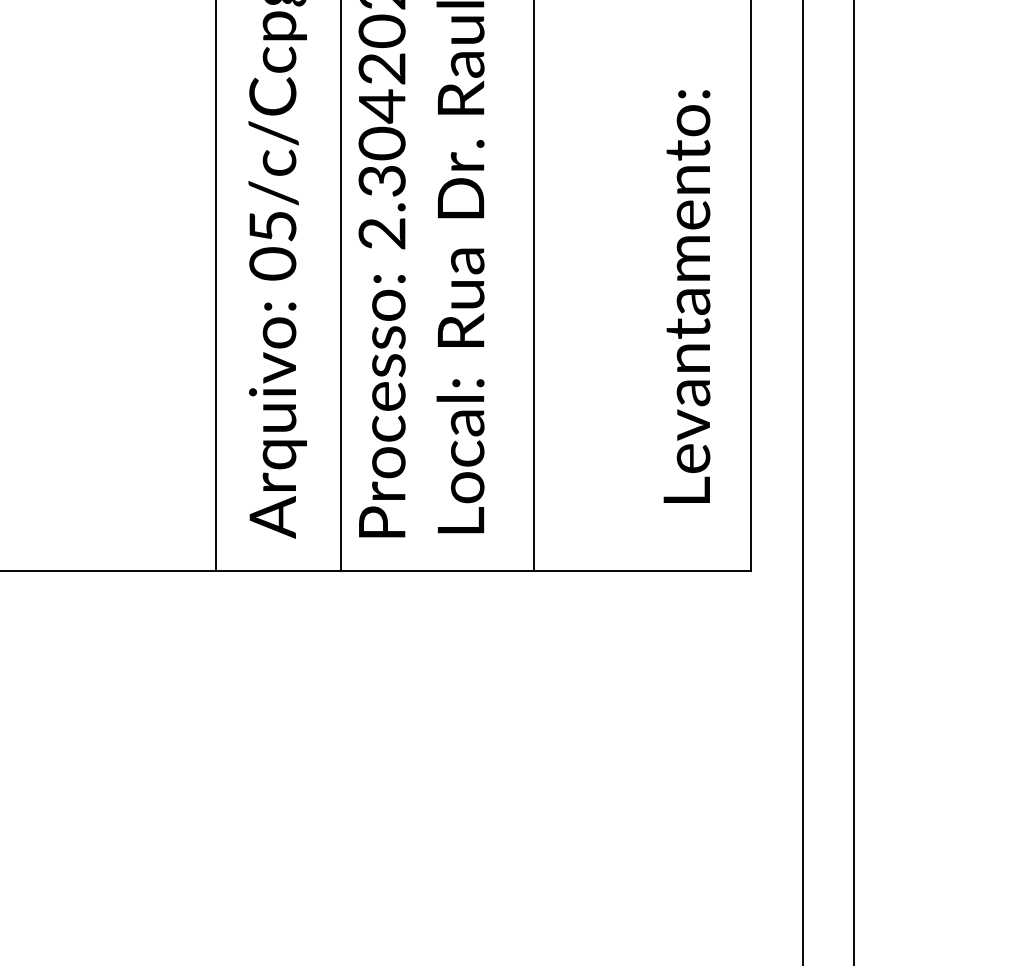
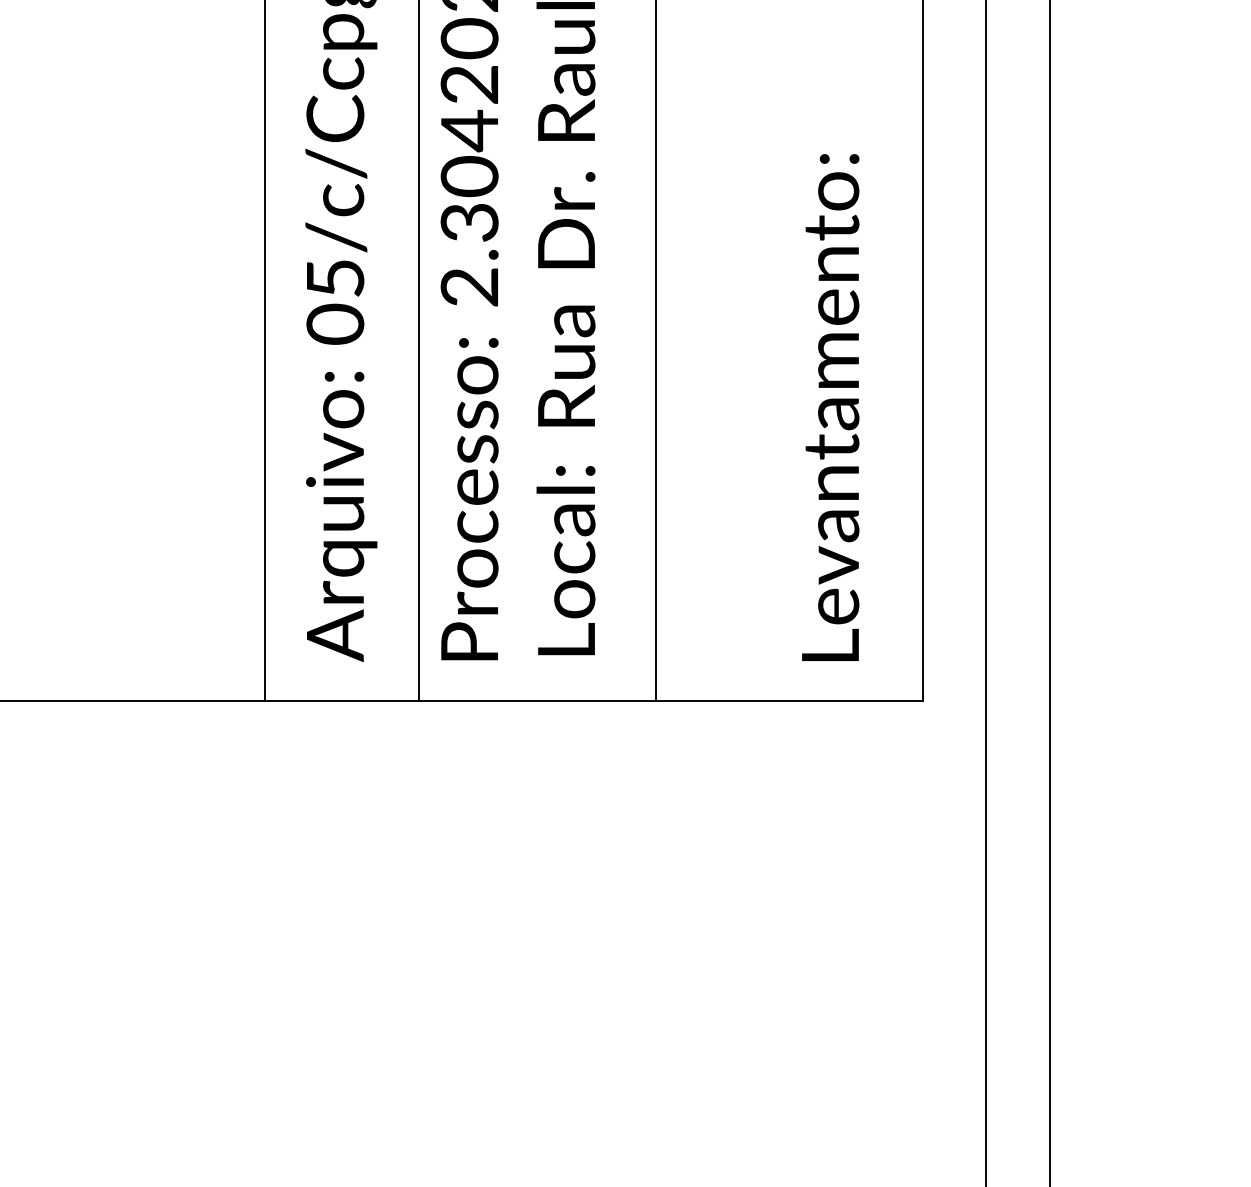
text: (686, 296) -> (830, 407), moved

